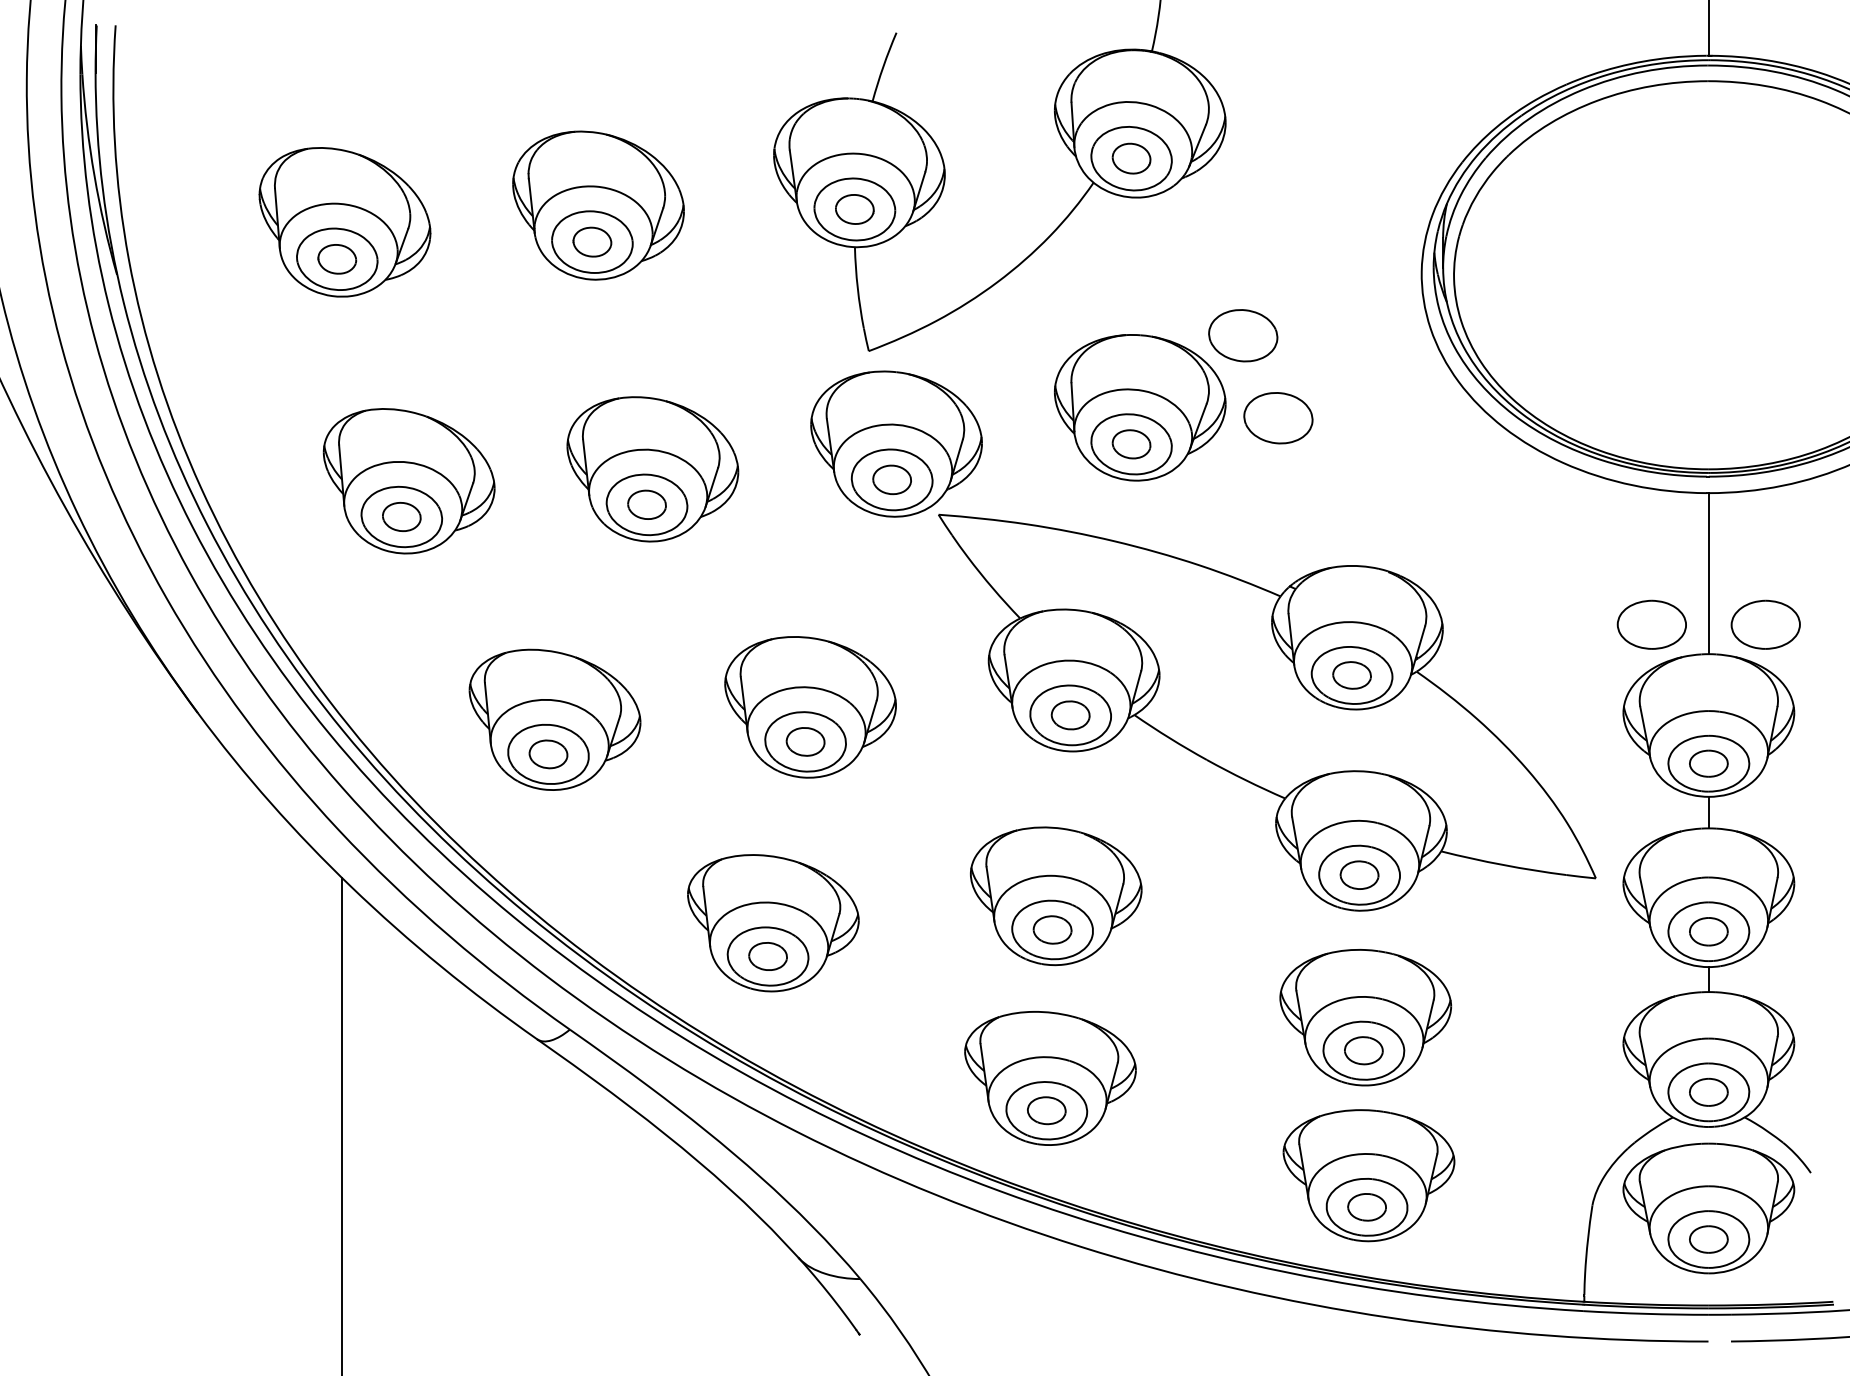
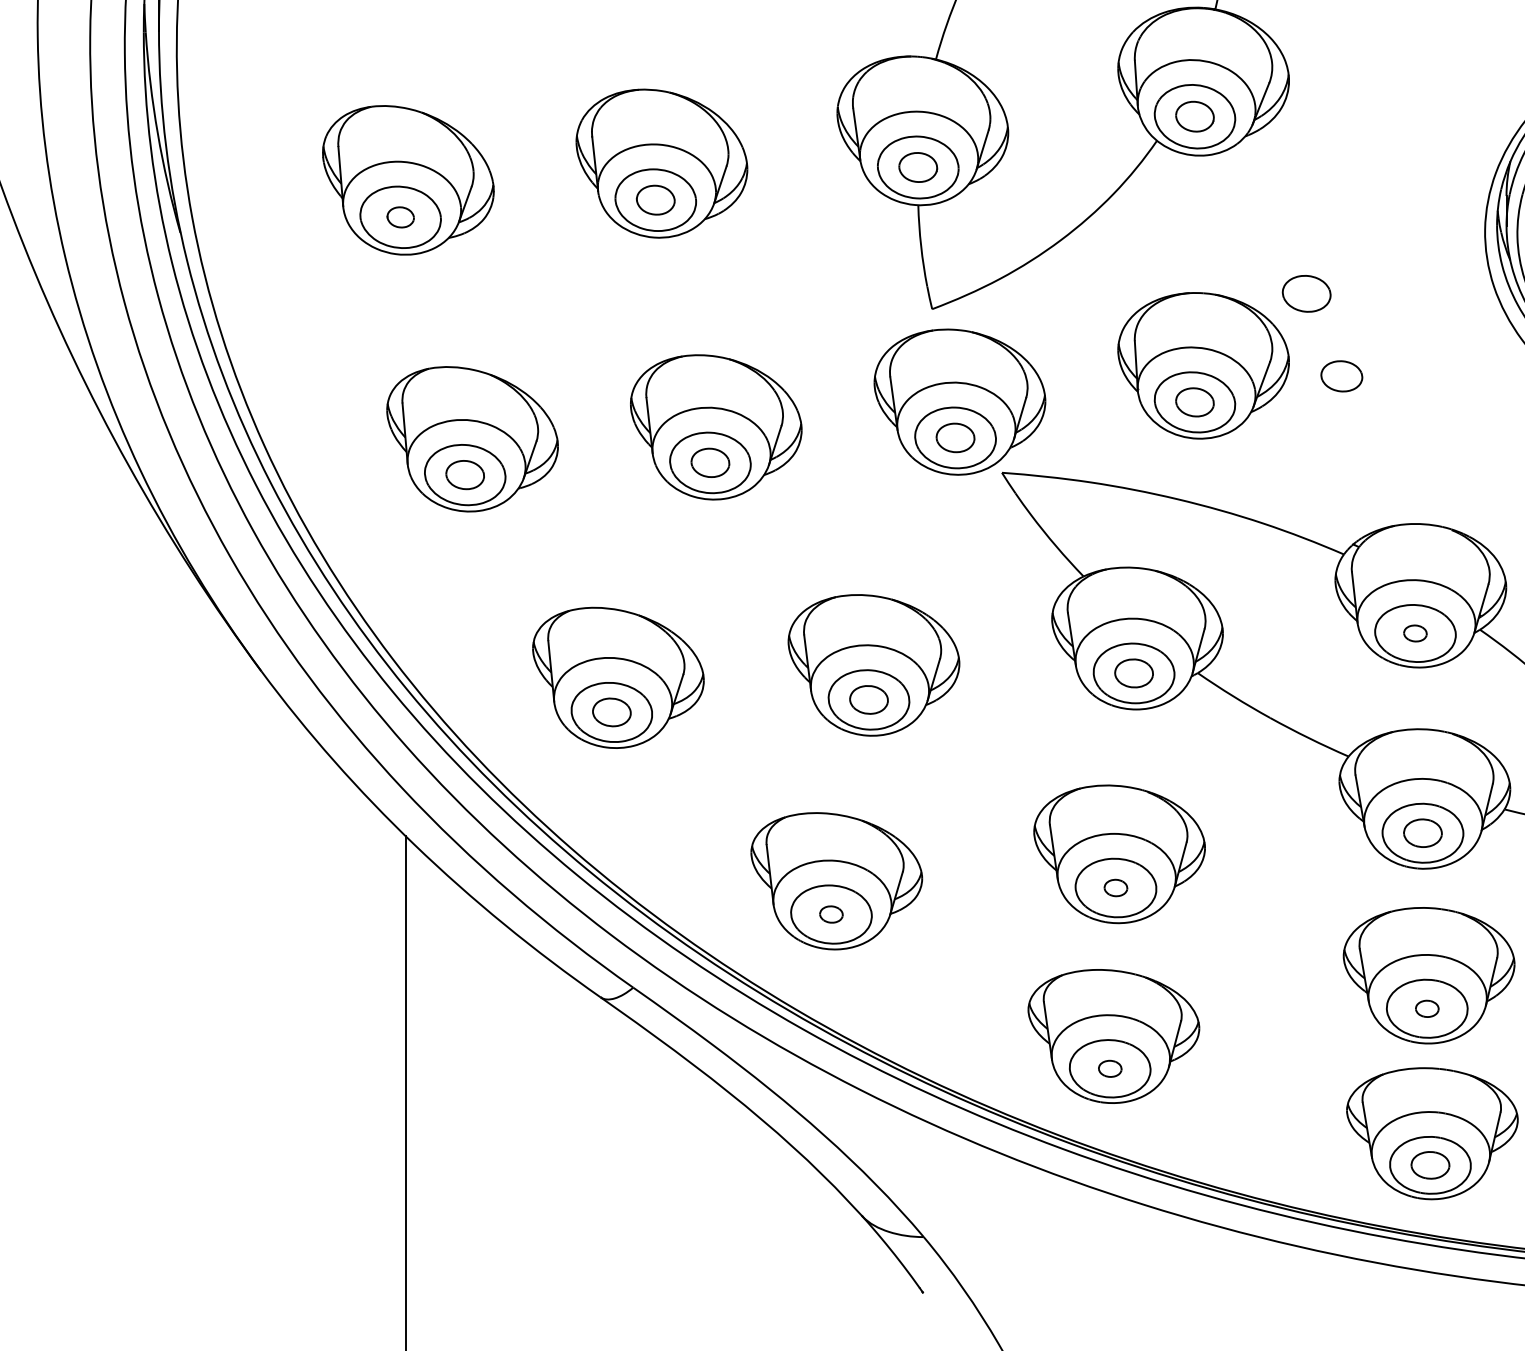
part: (337, 259) -> (400, 217), size x0.7
part: (1243, 335) -> (1306, 293), size x0.7
part: (1278, 418) -> (1341, 376), size x0.6
part: (1351, 675) -> (1414, 633), size x0.6
part: (1052, 929) -> (1115, 887), size x0.6
part: (767, 956) -> (830, 914), size x0.6
part: (1363, 1050) -> (1426, 1008), size x0.6
part: (1046, 1110) -> (1109, 1068), size x0.6

